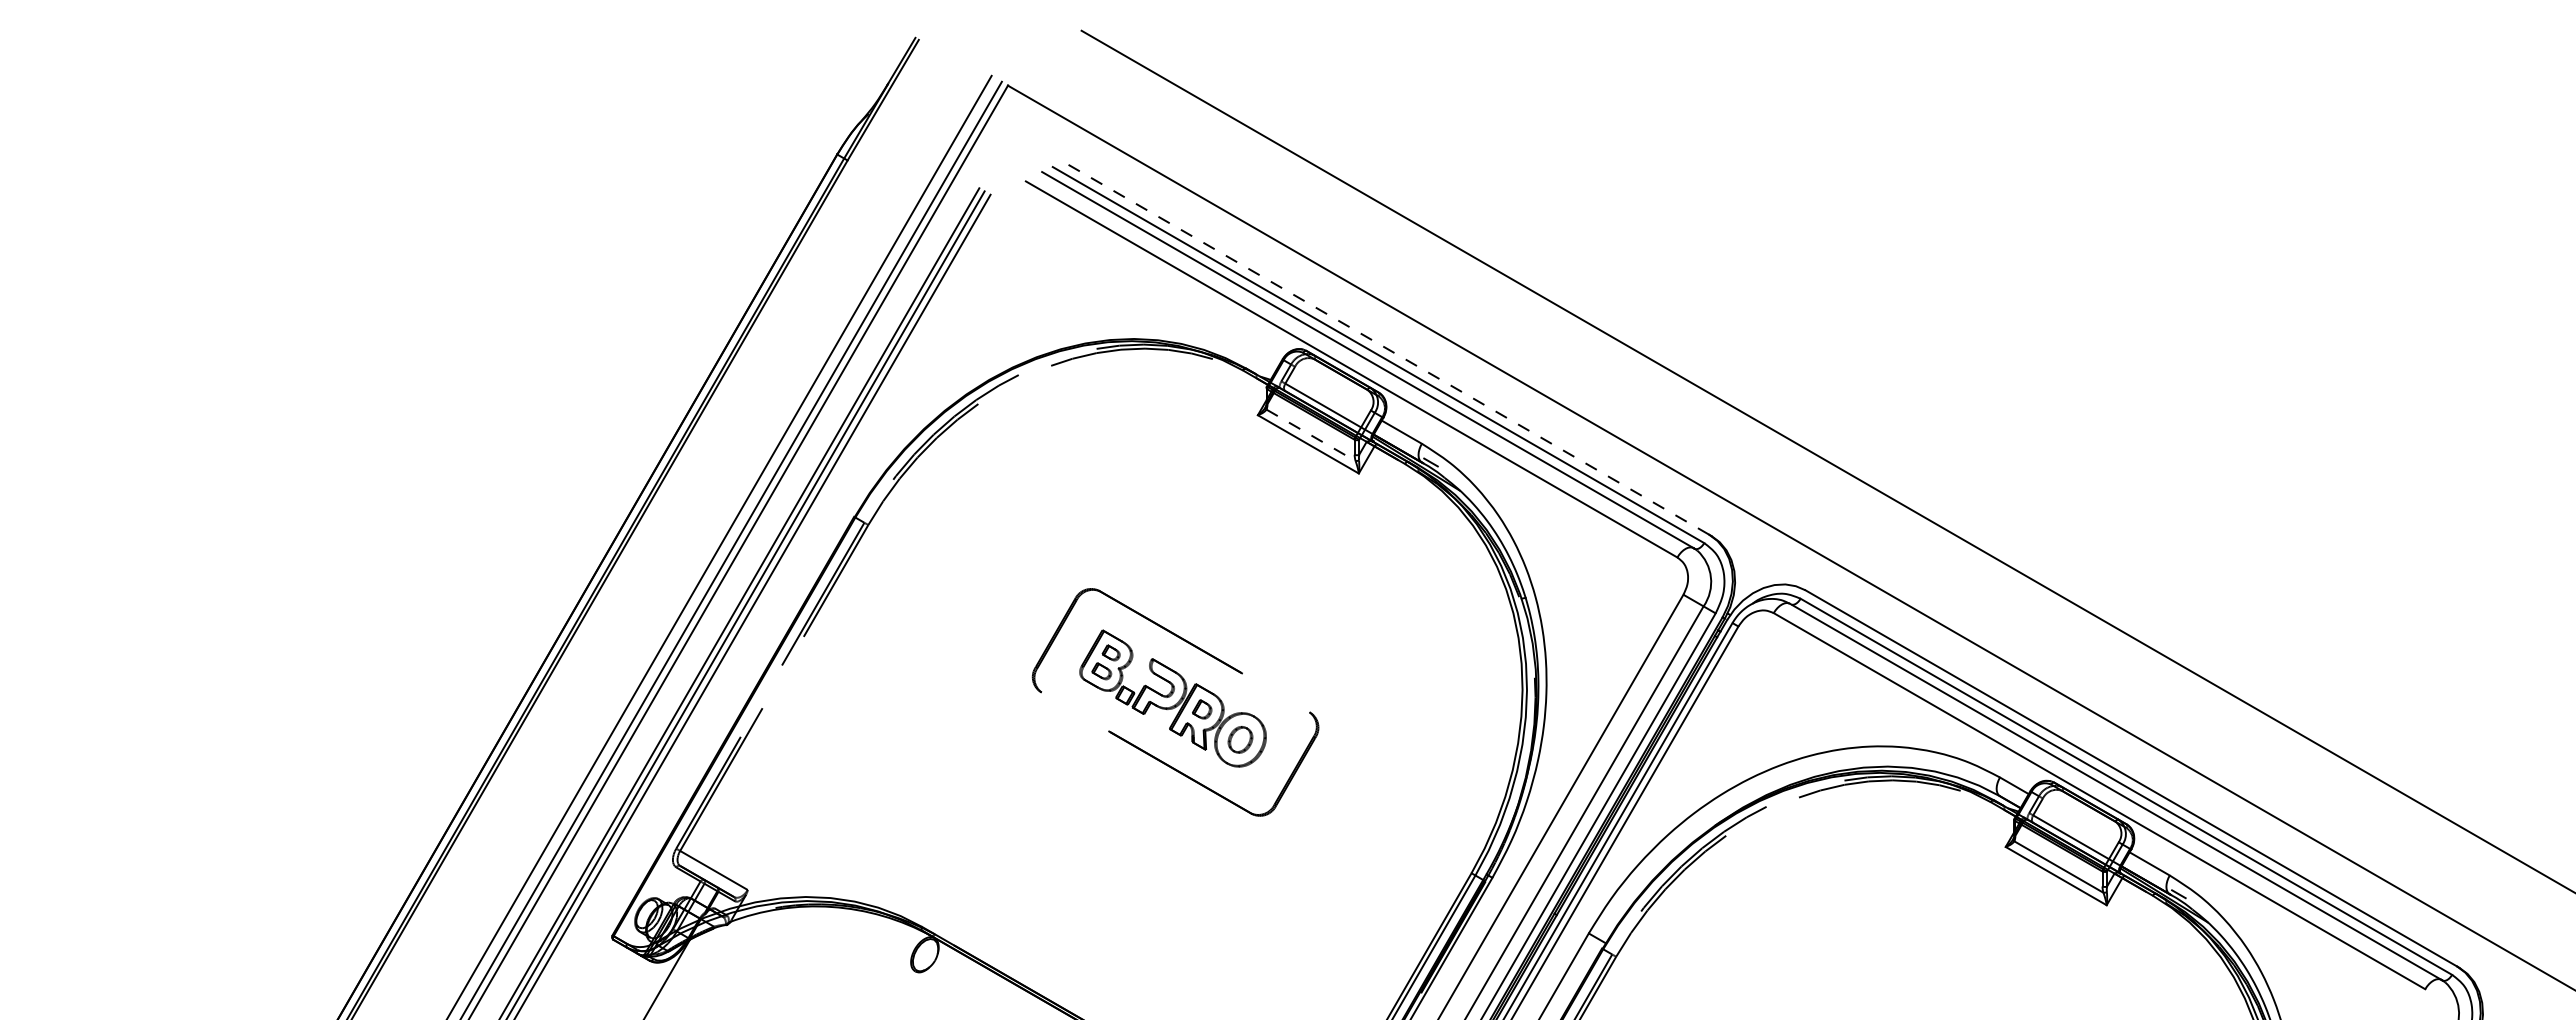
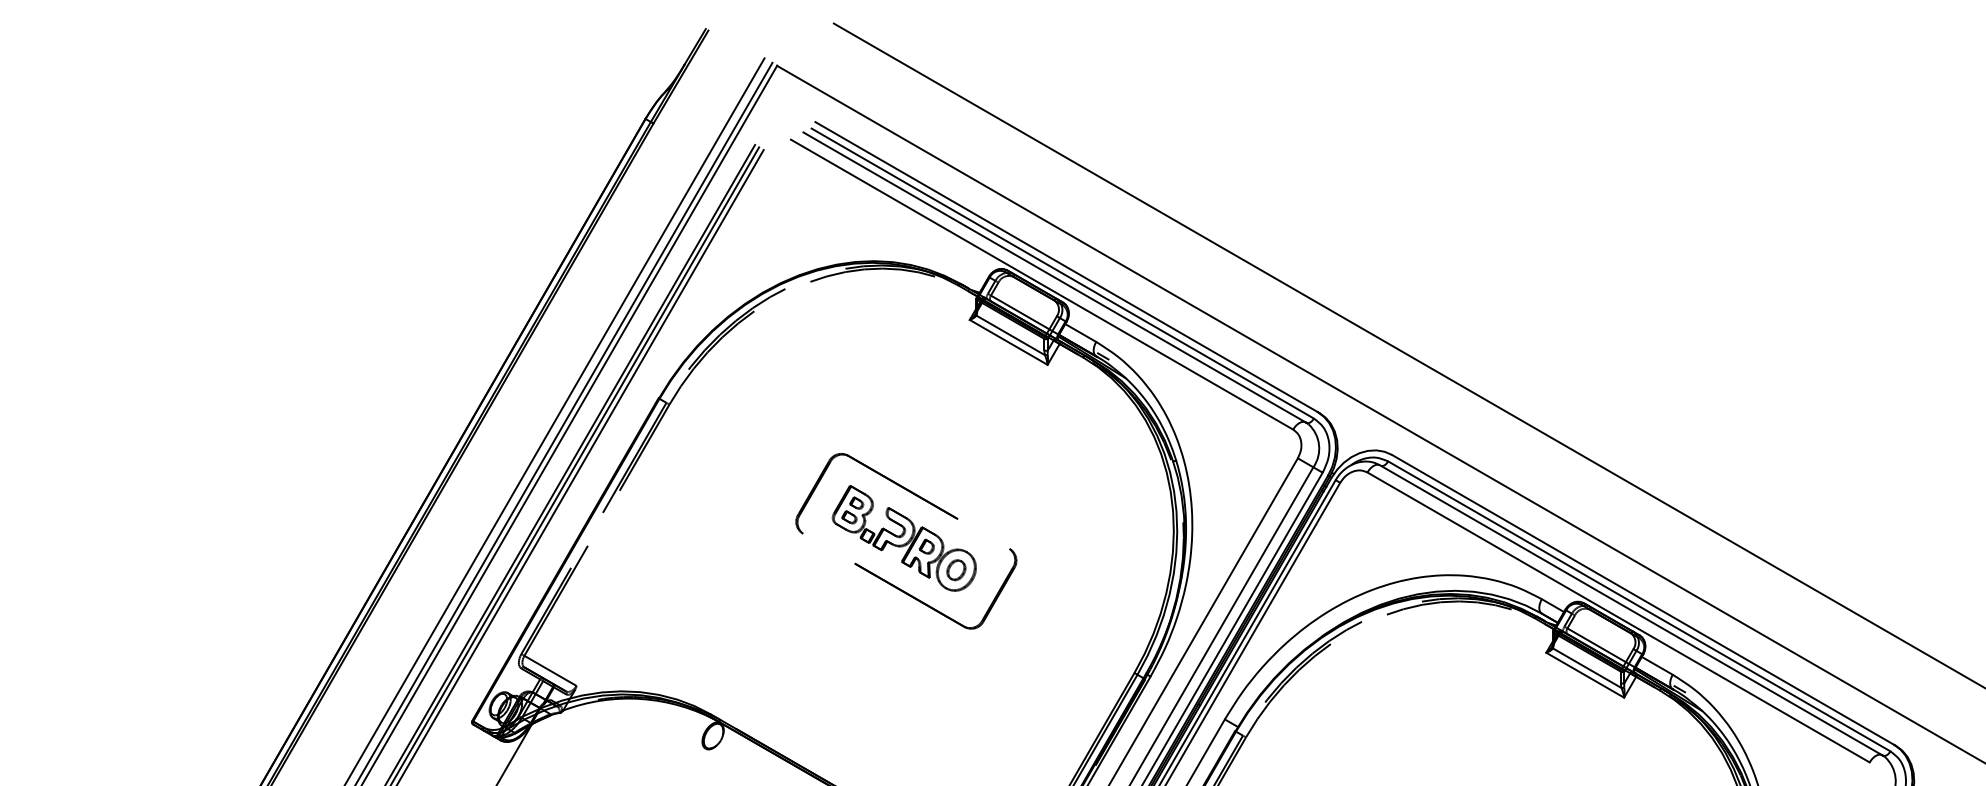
line: (1382, 346) -> (1065, 266), dashed -> solid
line: (1311, 435) -> (1011, 335), dashed -> solid

